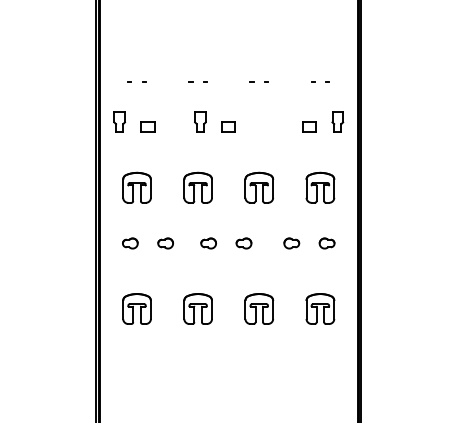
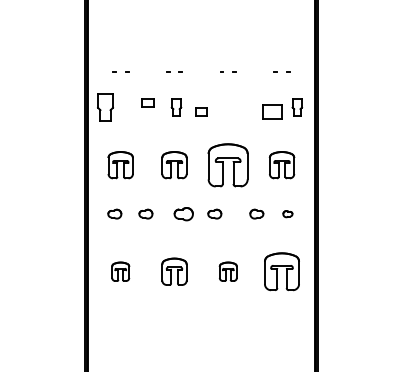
part: (119, 121) -> (105, 106), size x1.6
part: (147, 126) -> (147, 102), moved
part: (309, 126) -> (272, 111), size x1.6
part: (259, 187) -> (228, 164), size x1.6
part: (208, 243) -> (183, 214), size x1.4
part: (326, 243) -> (287, 214), size x0.7
part: (136, 308) -> (120, 271), size x0.7
part: (259, 308) -> (228, 271), size x0.7
part: (320, 308) -> (282, 271), size x1.4

